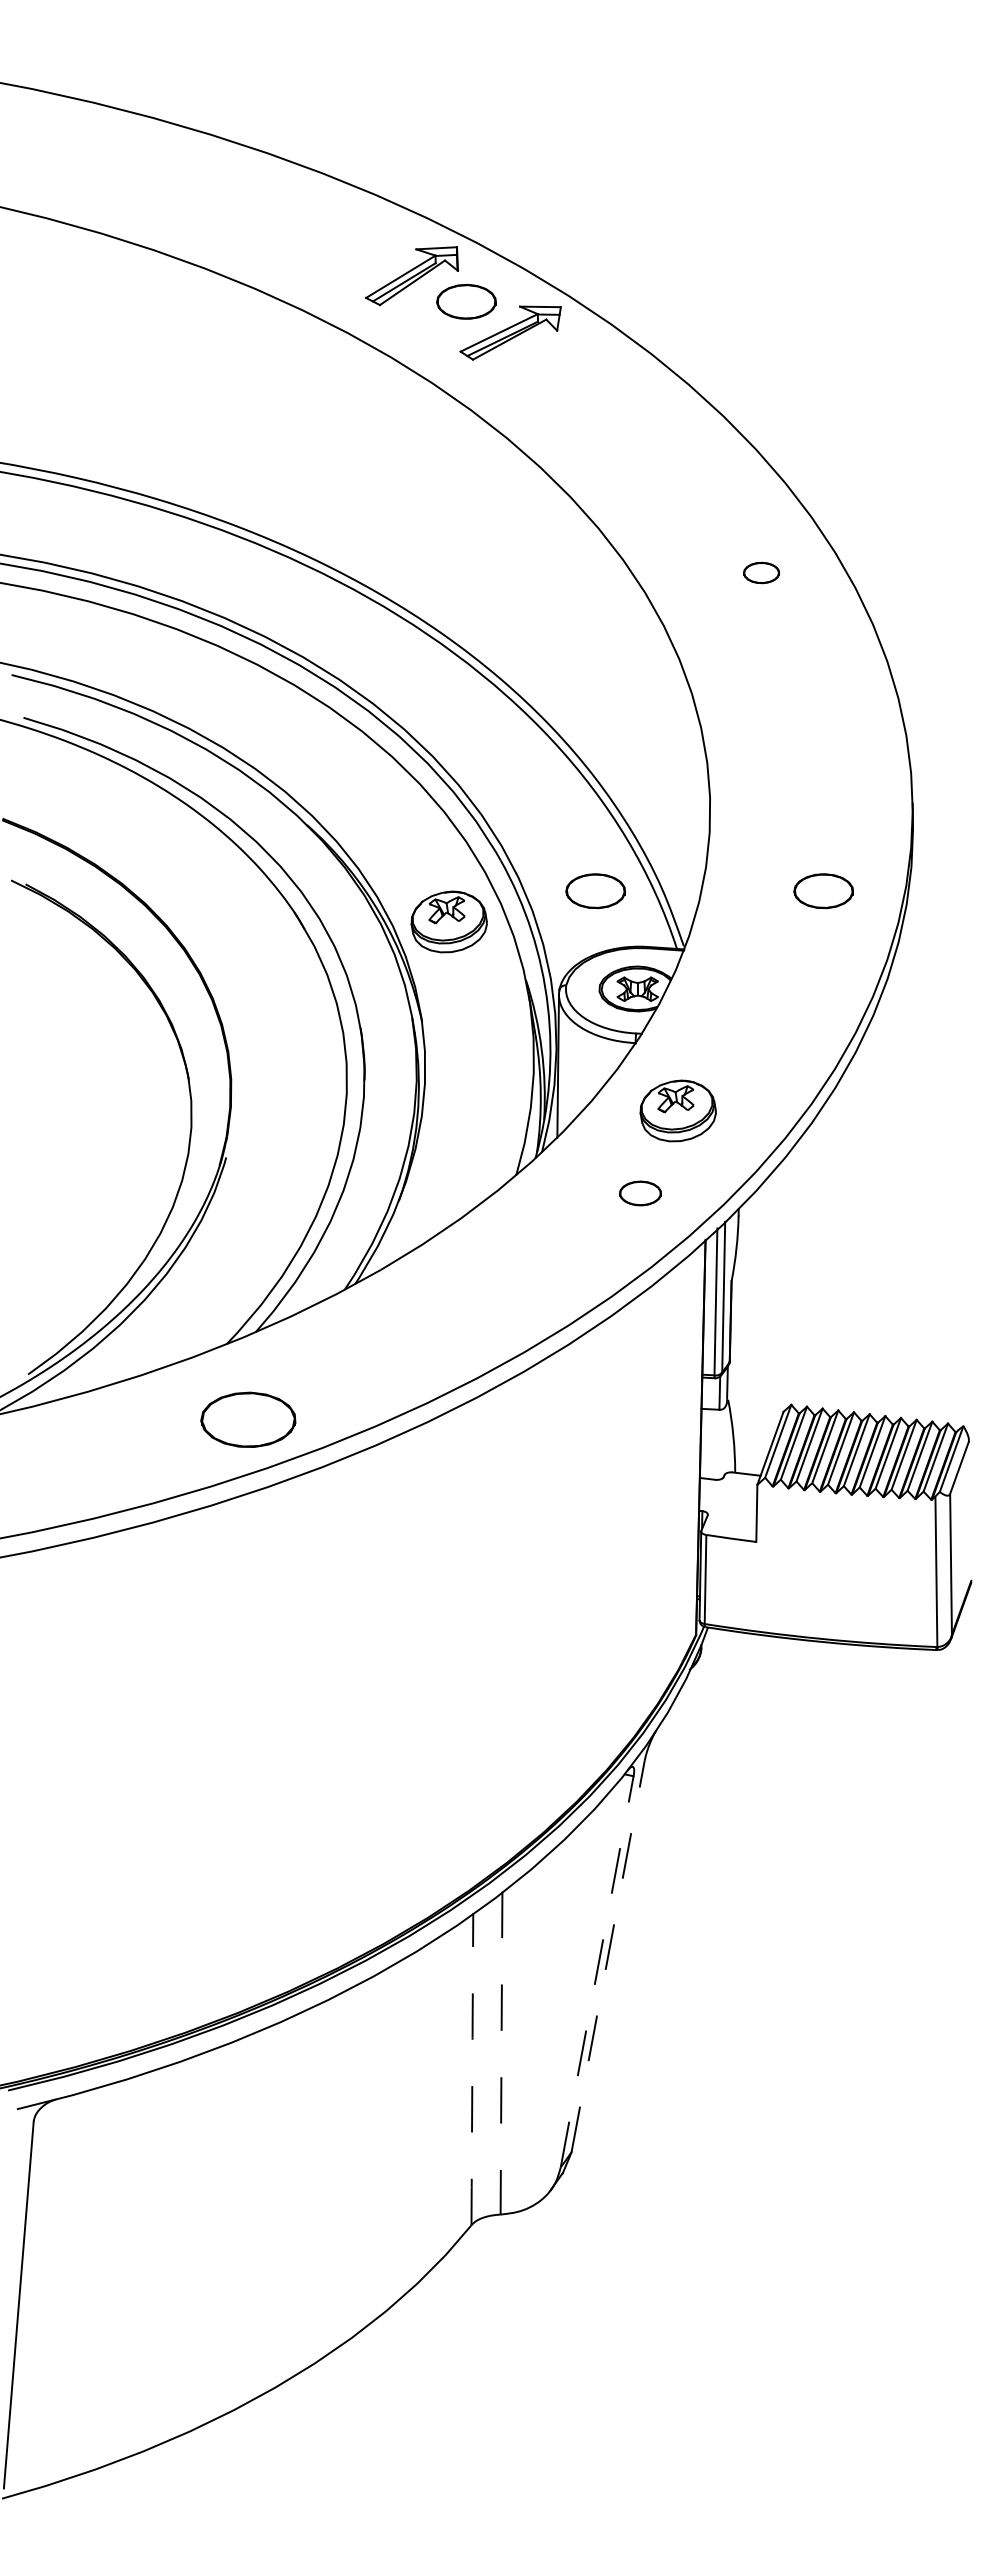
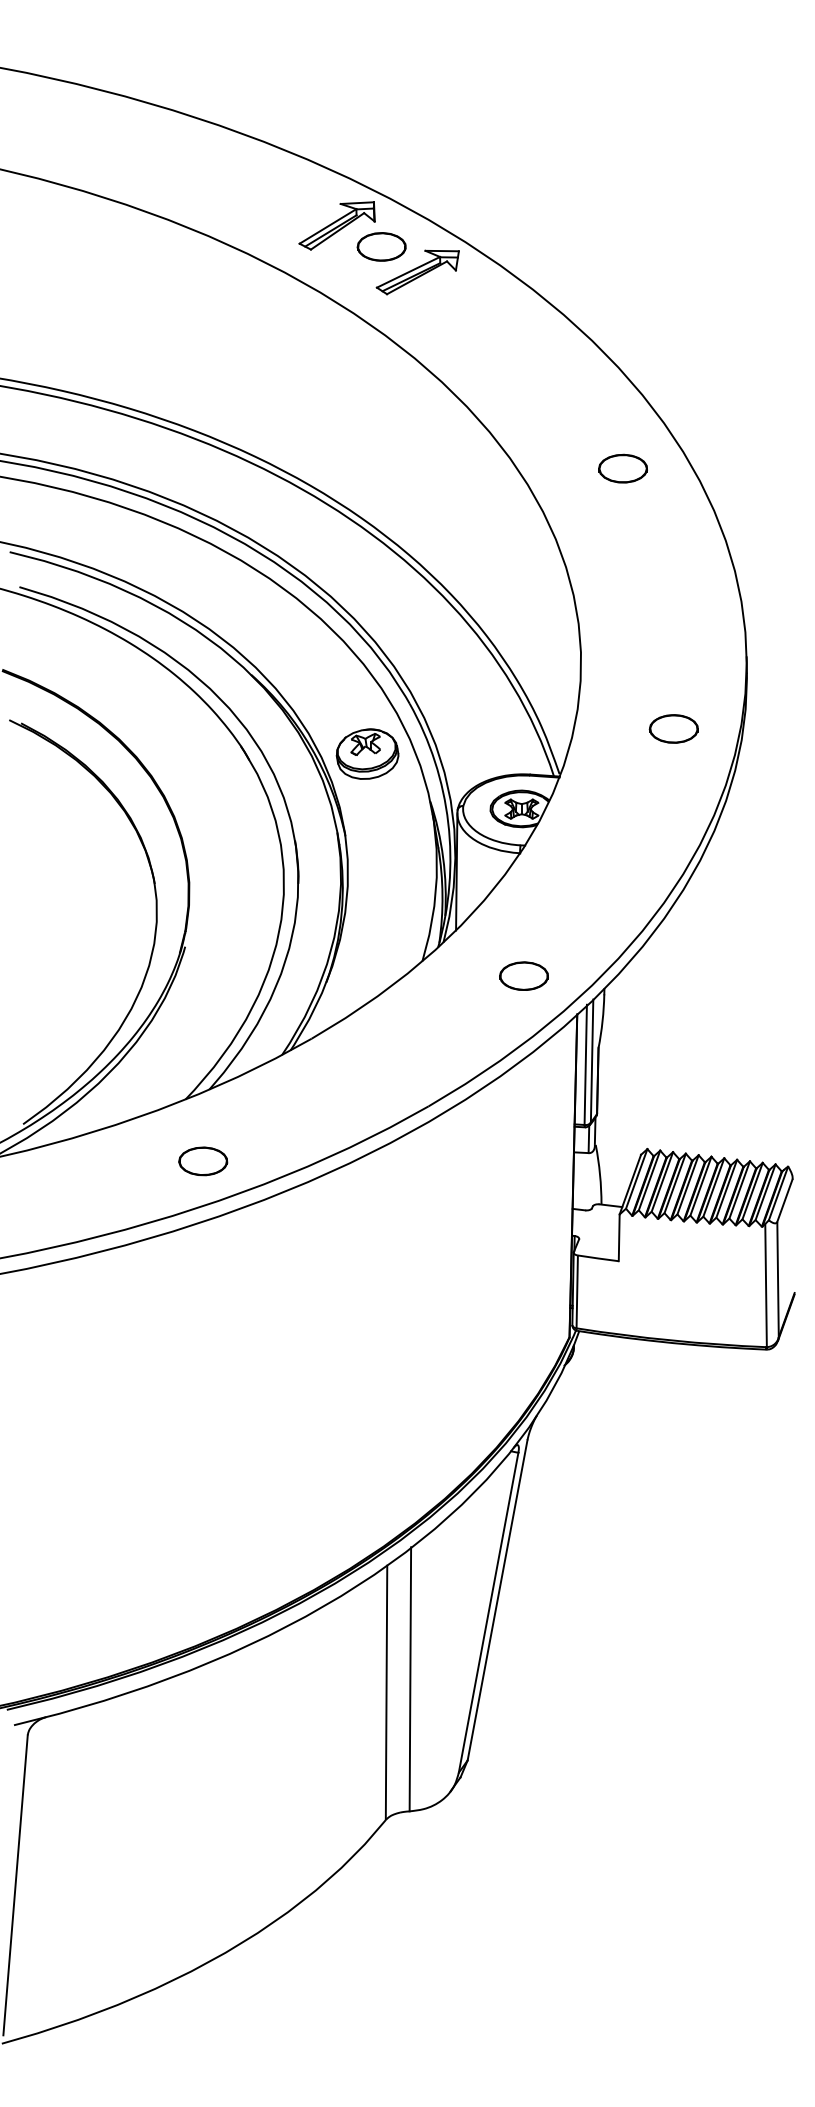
part: (761, 572) -> (623, 468), size x1.67
part: (595, 891) -> (487, 729), removed
part: (677, 1110) -> (554, 908), removed
part: (640, 1193) -> (524, 976), size x1.43
part: (247, 1419) -> (202, 1161), size x0.62
line: (608, 1956) -> (497, 1600), dashed -> solid
line: (597, 1971) -> (488, 1612), dashed -> solid
line: (501, 2053) -> (410, 1679), dashed -> solid
line: (472, 2069) -> (386, 1692), dashed -> solid

